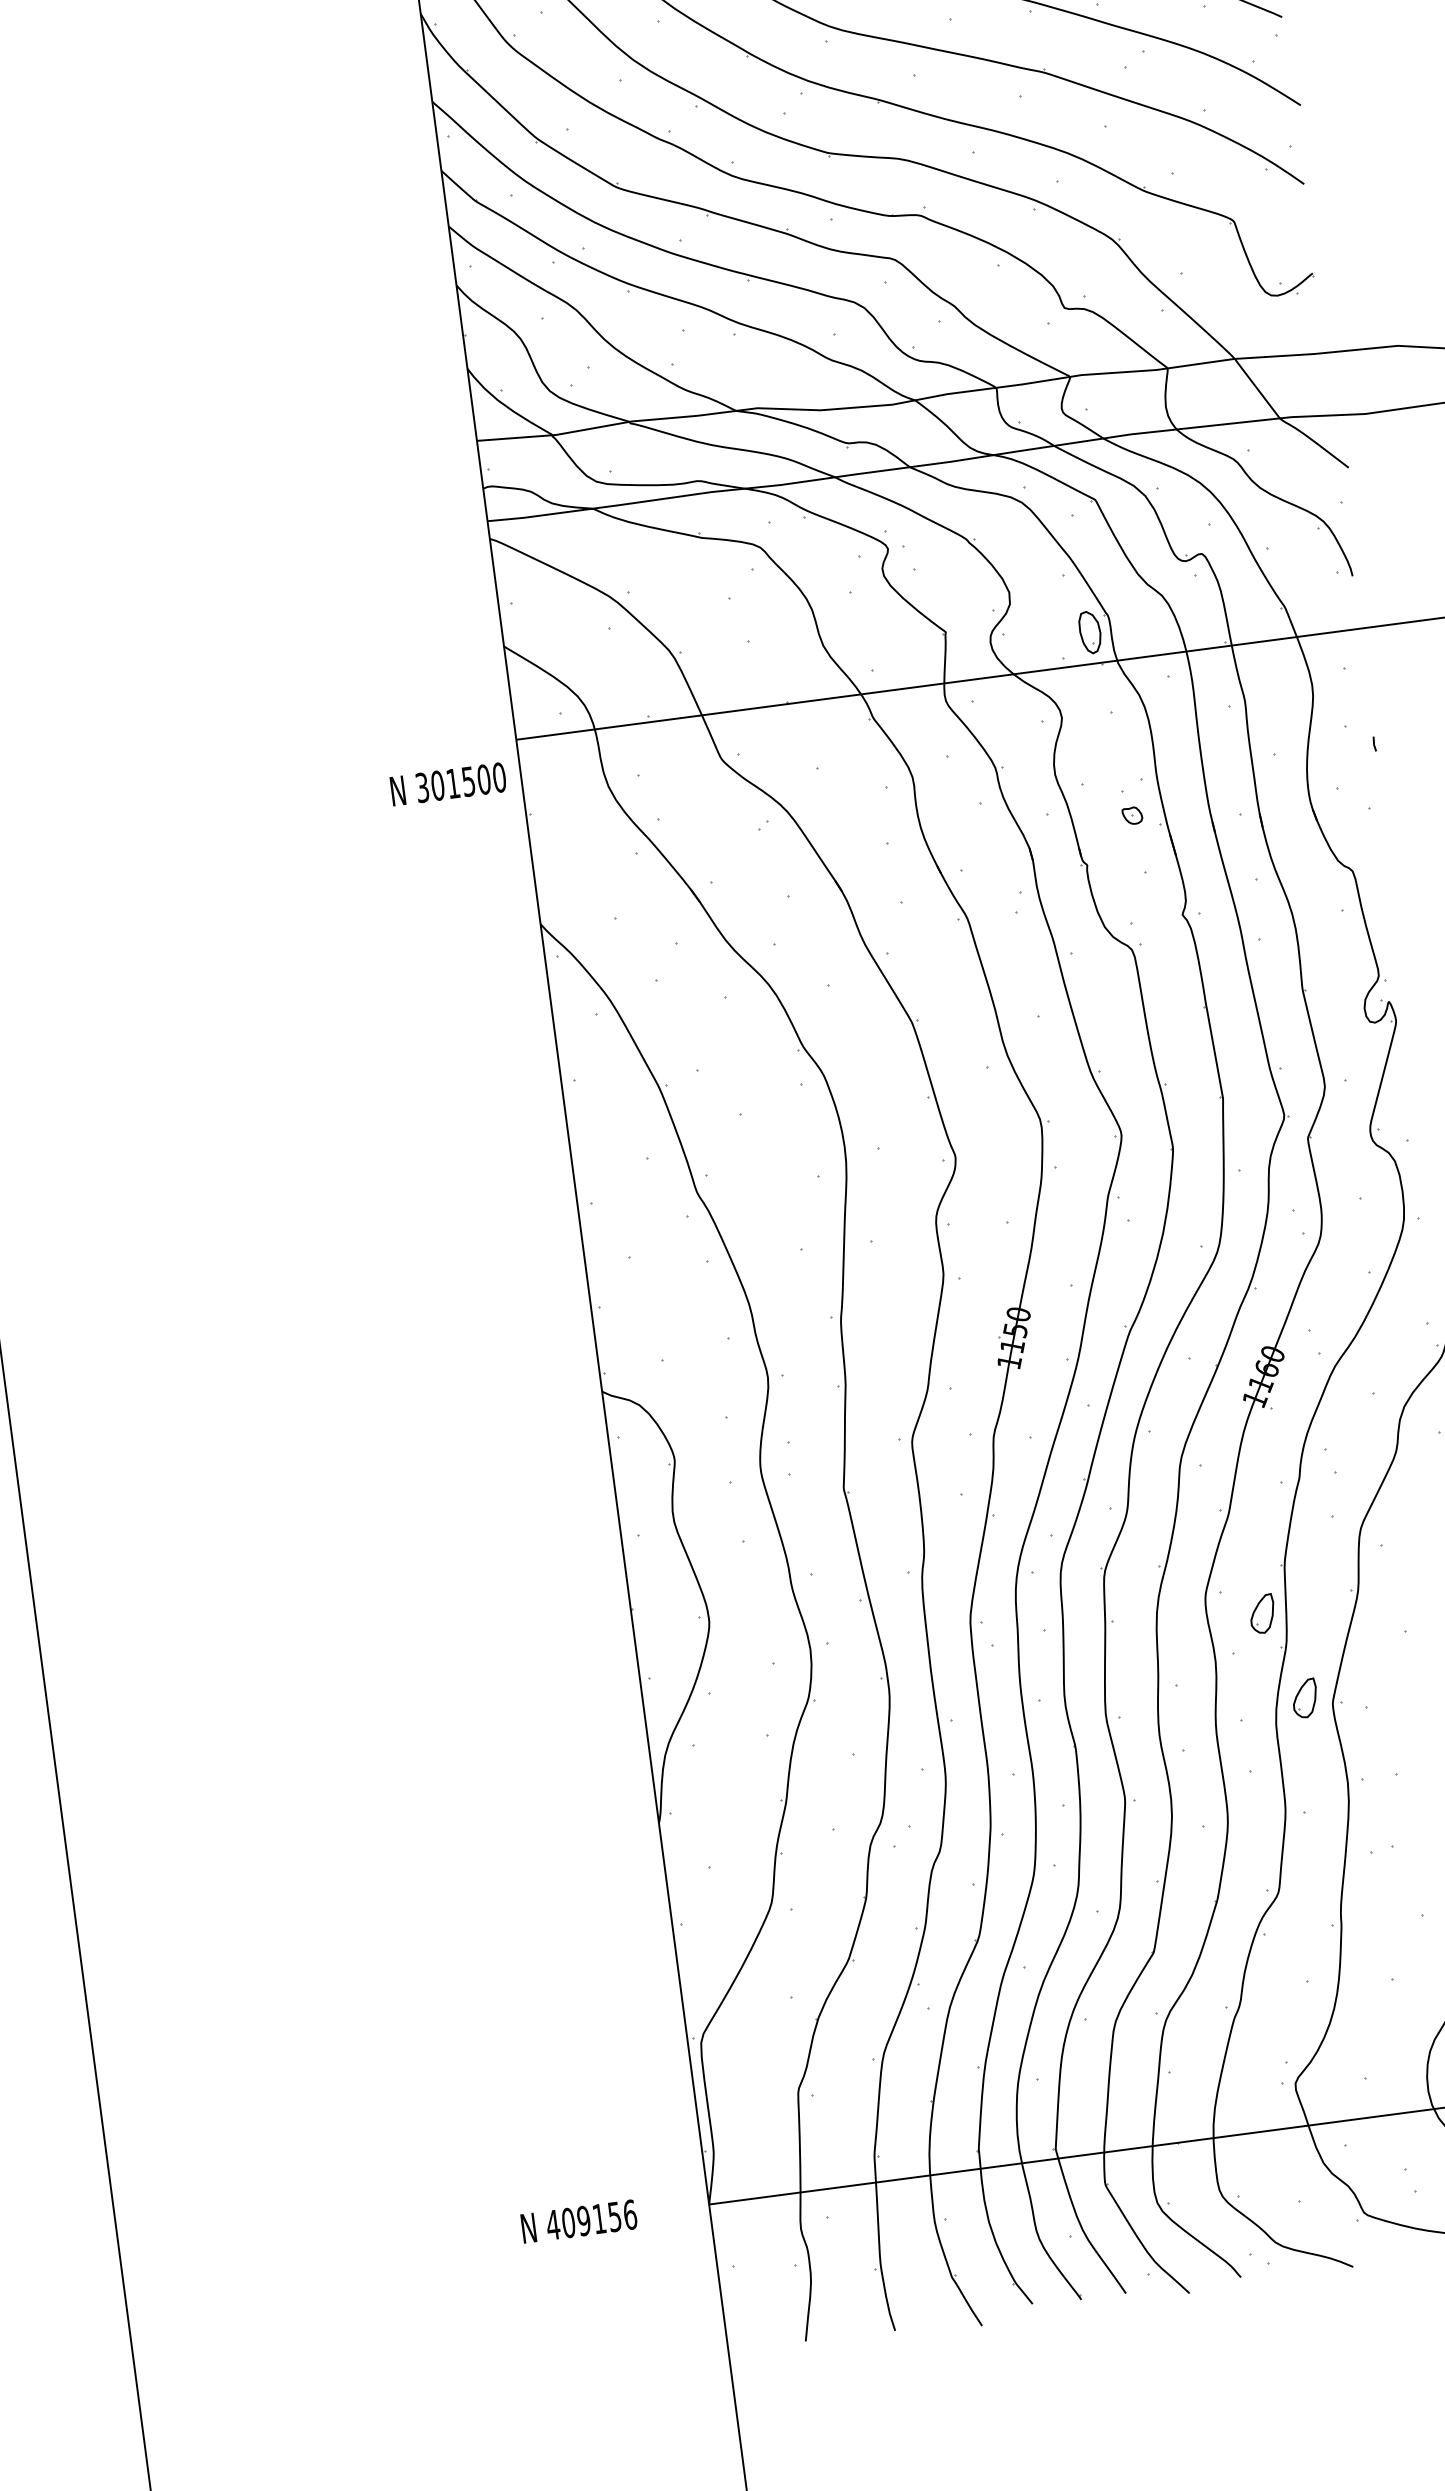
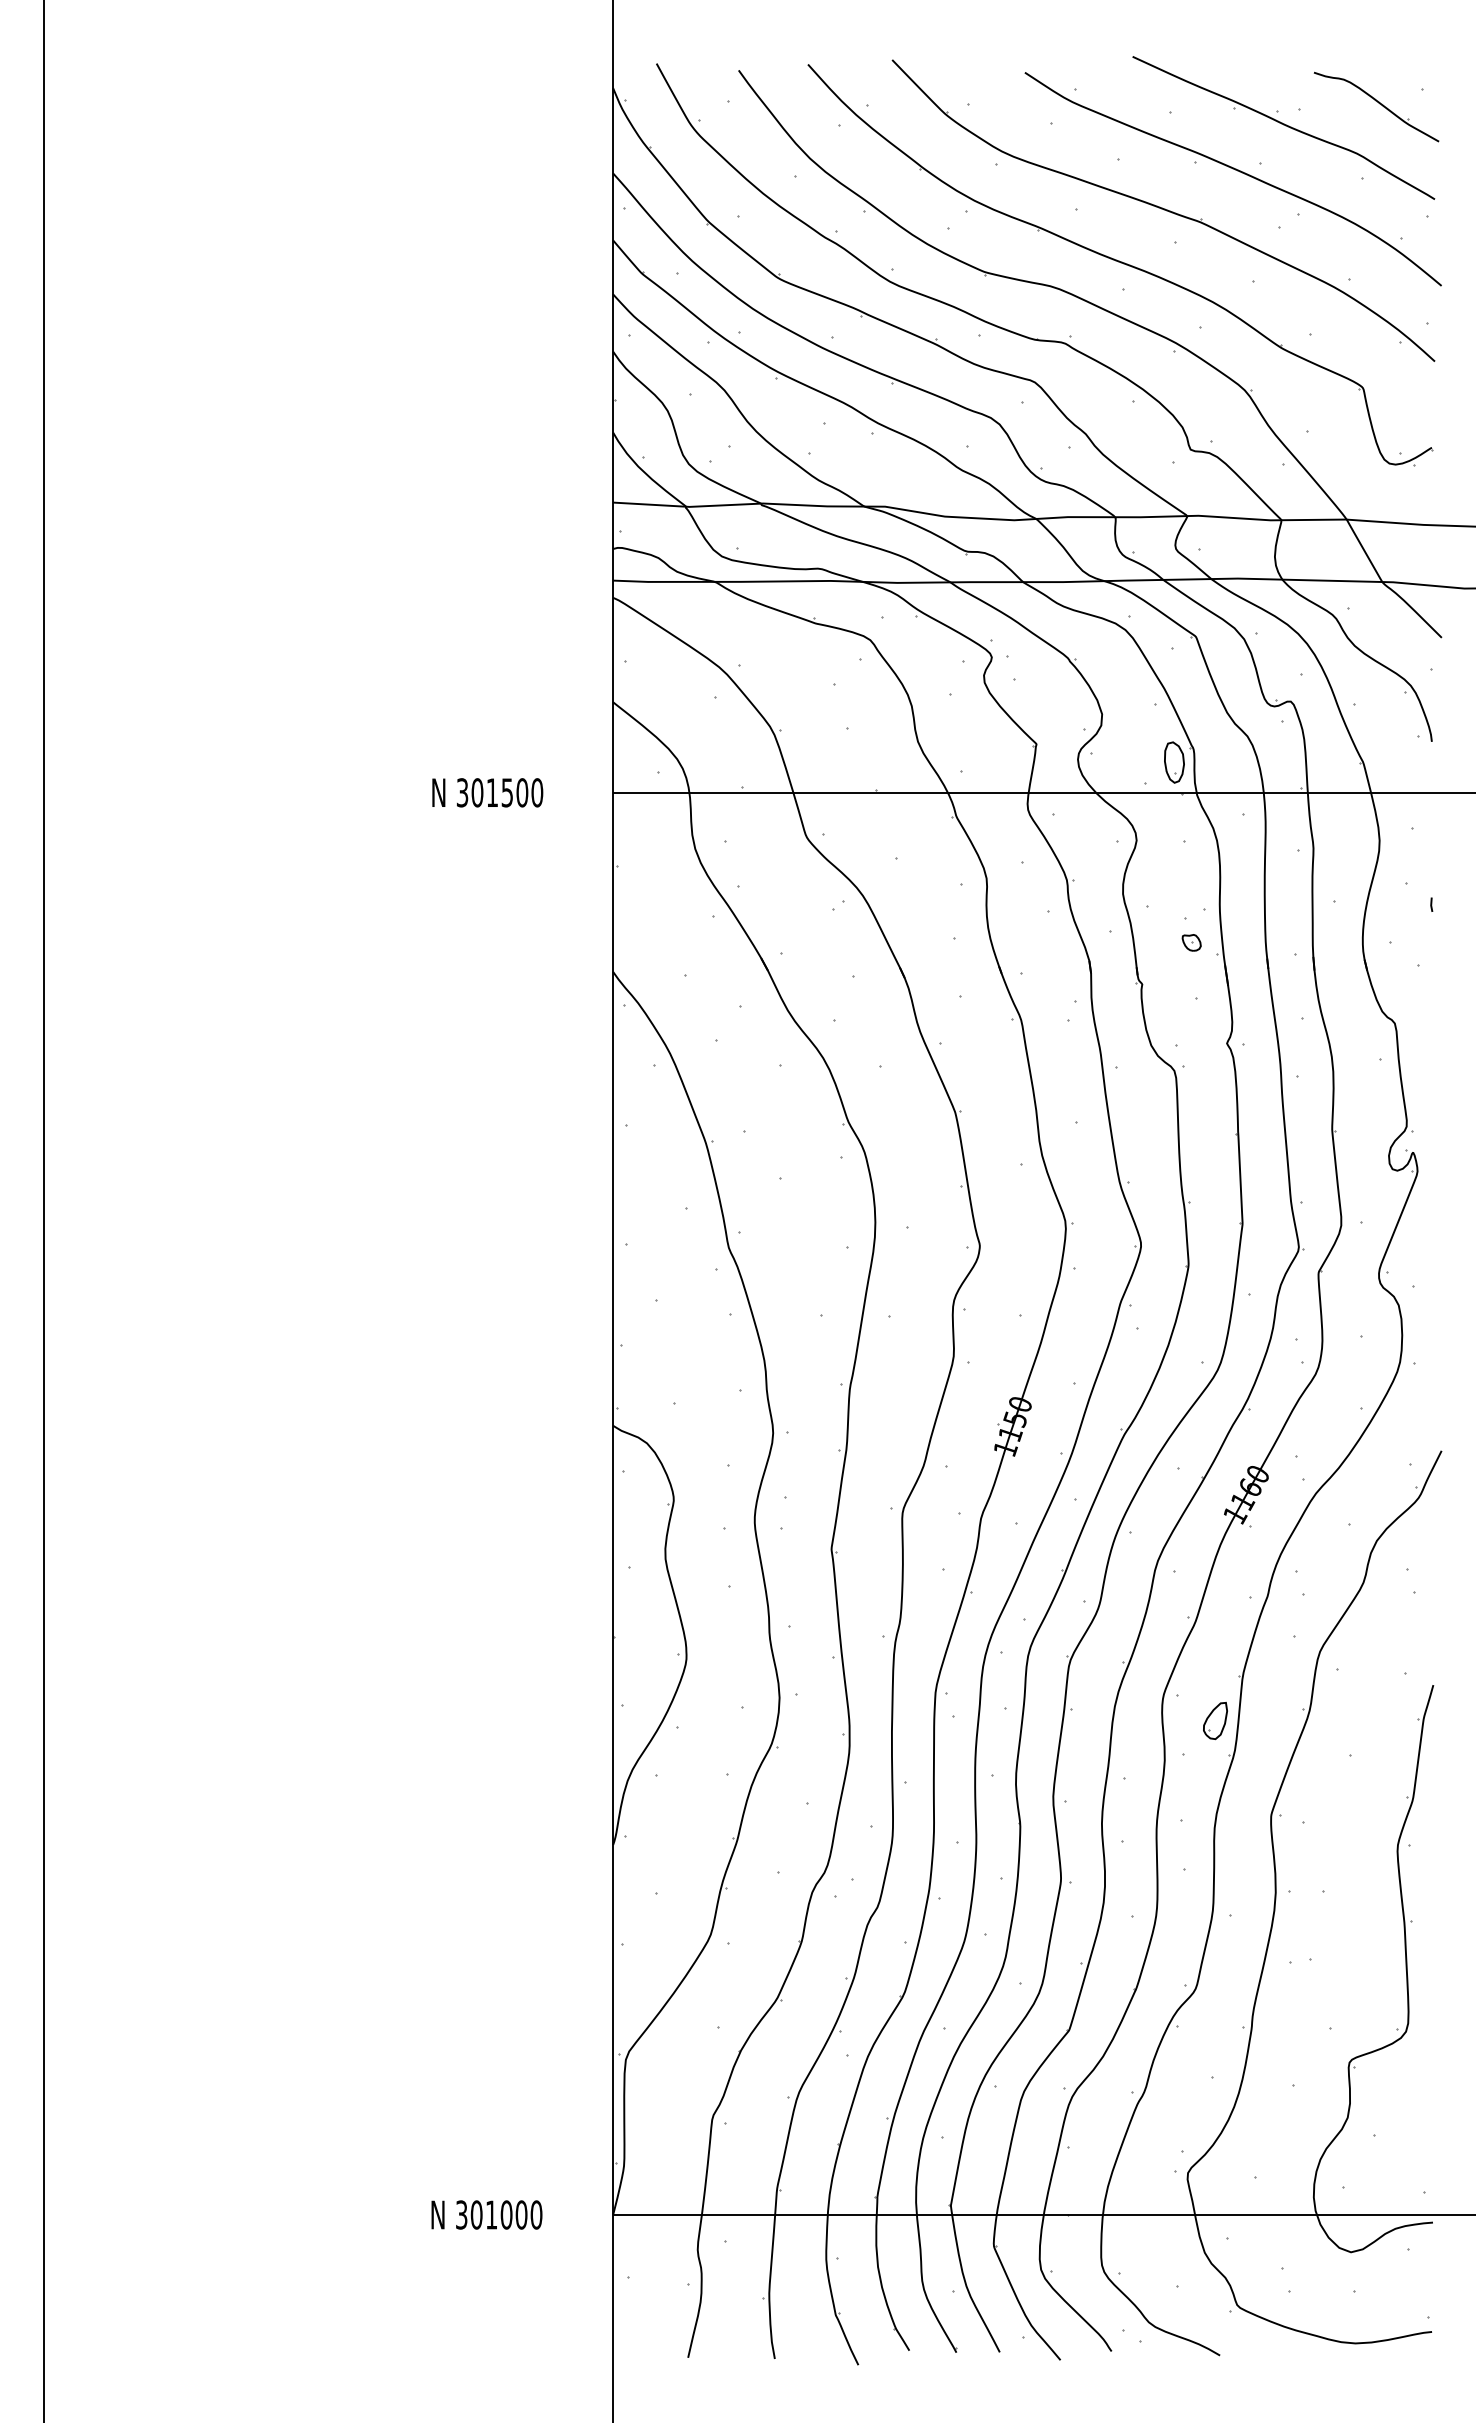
text: (448, 784) -> (487, 792), moved
part: (1305, 1698) -> (1245, 1806), removed
text: (591, 2219) -> (498, 2214), 409156 -> 301000

